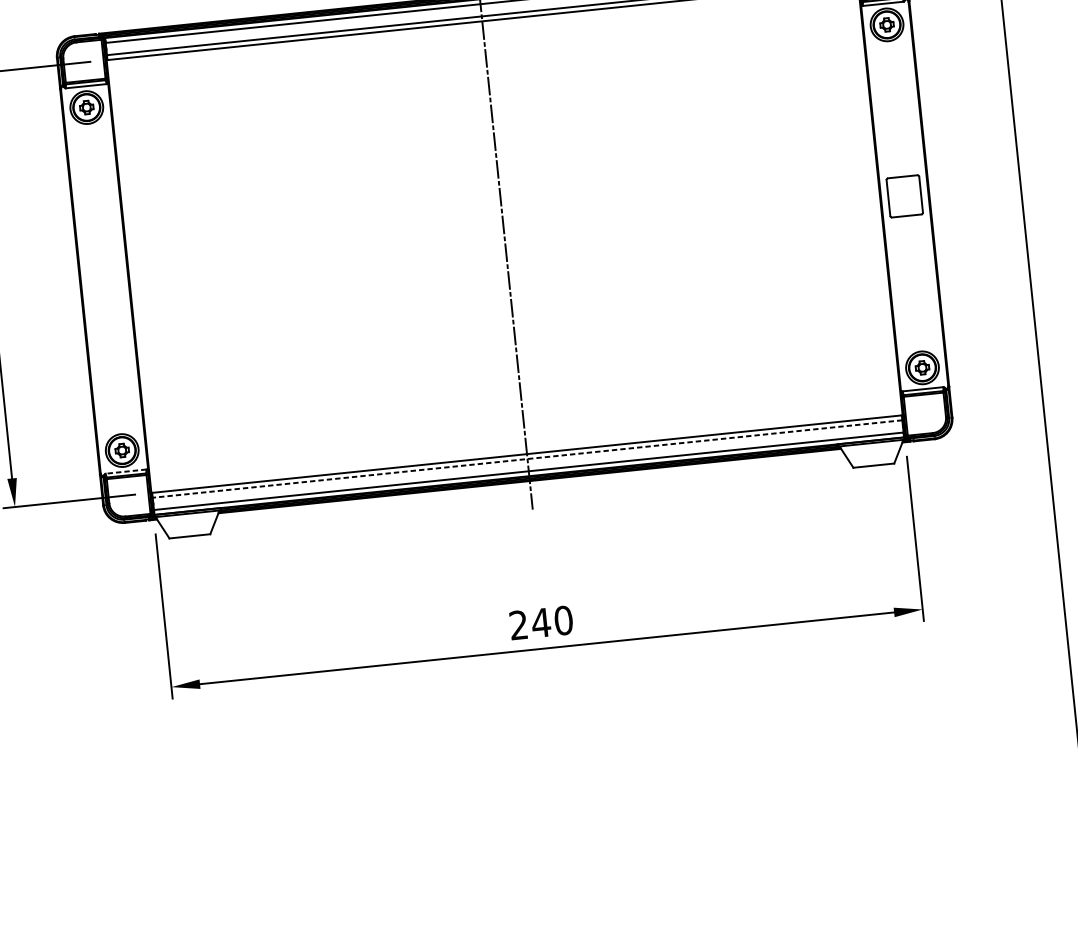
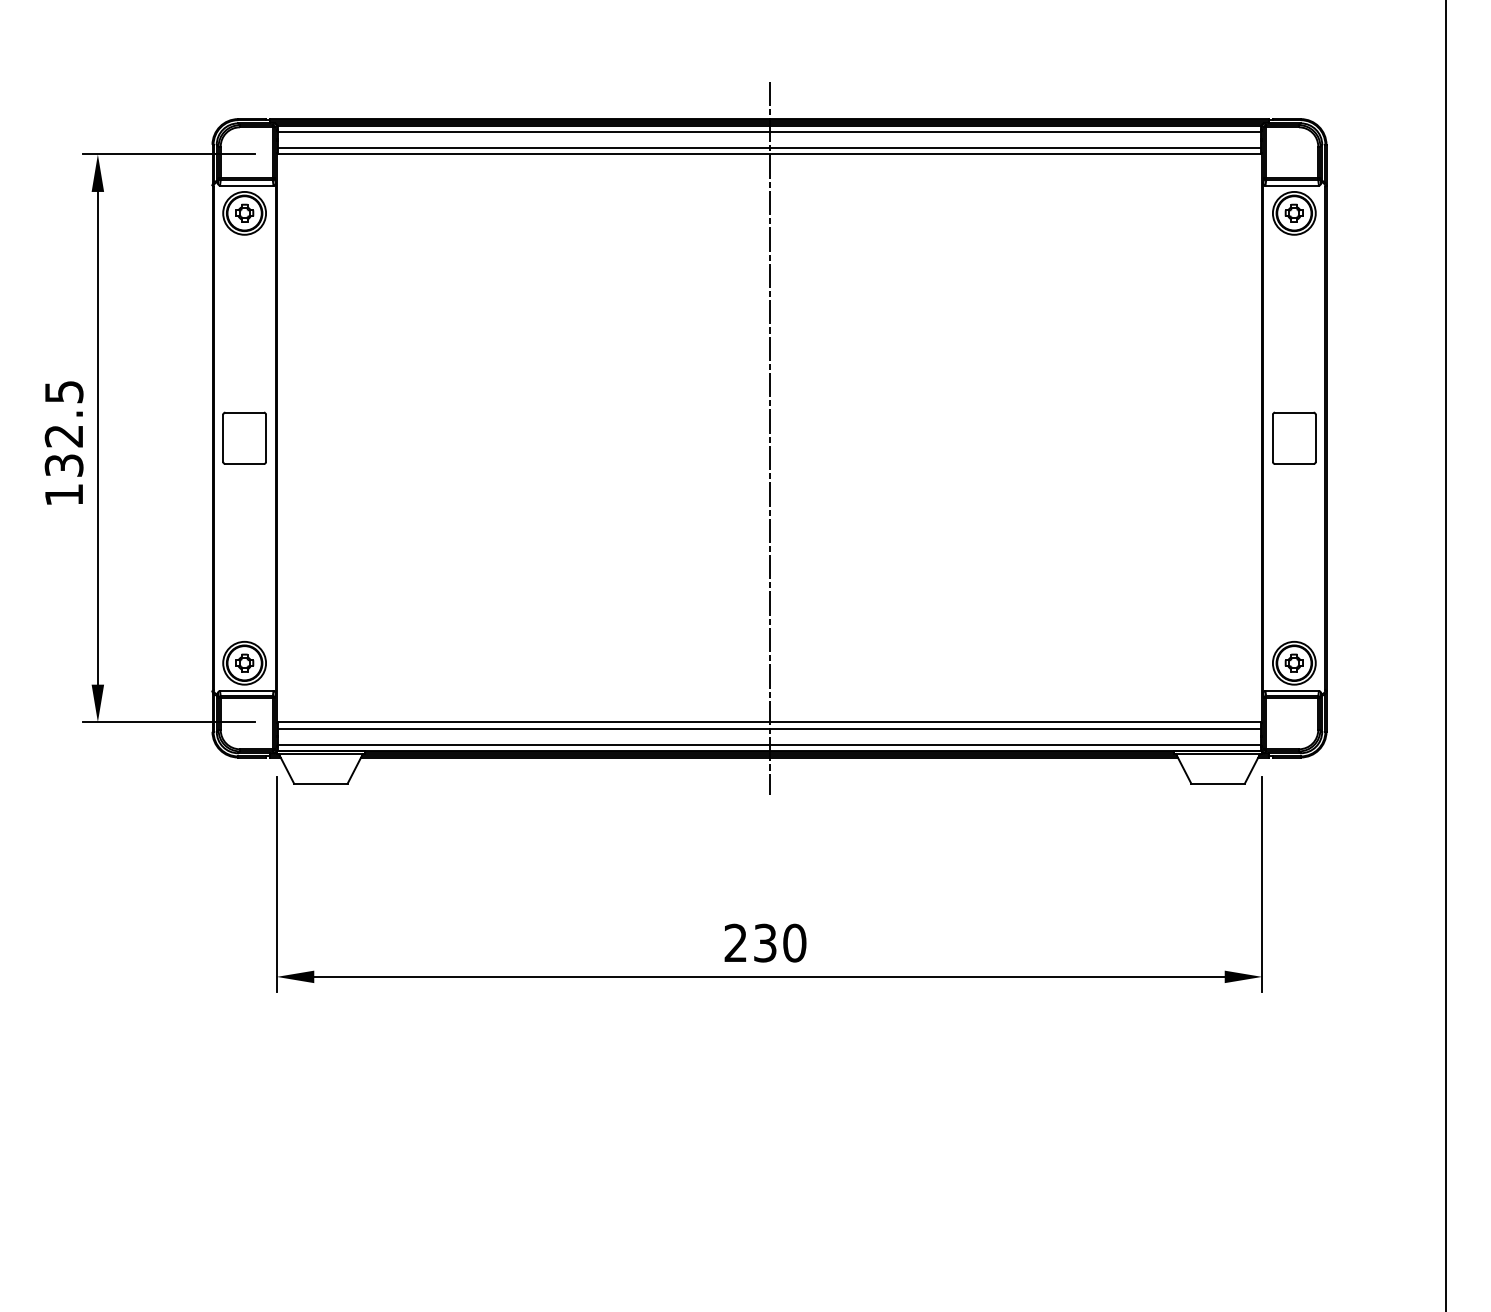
part: (104, 278) -> (244, 437), added
line: (527, 458) -> (769, 728), dashed -> solid
line: (125, 471) -> (246, 691), dashed -> solid
text: (541, 622) -> (765, 942), 240 -> 230

